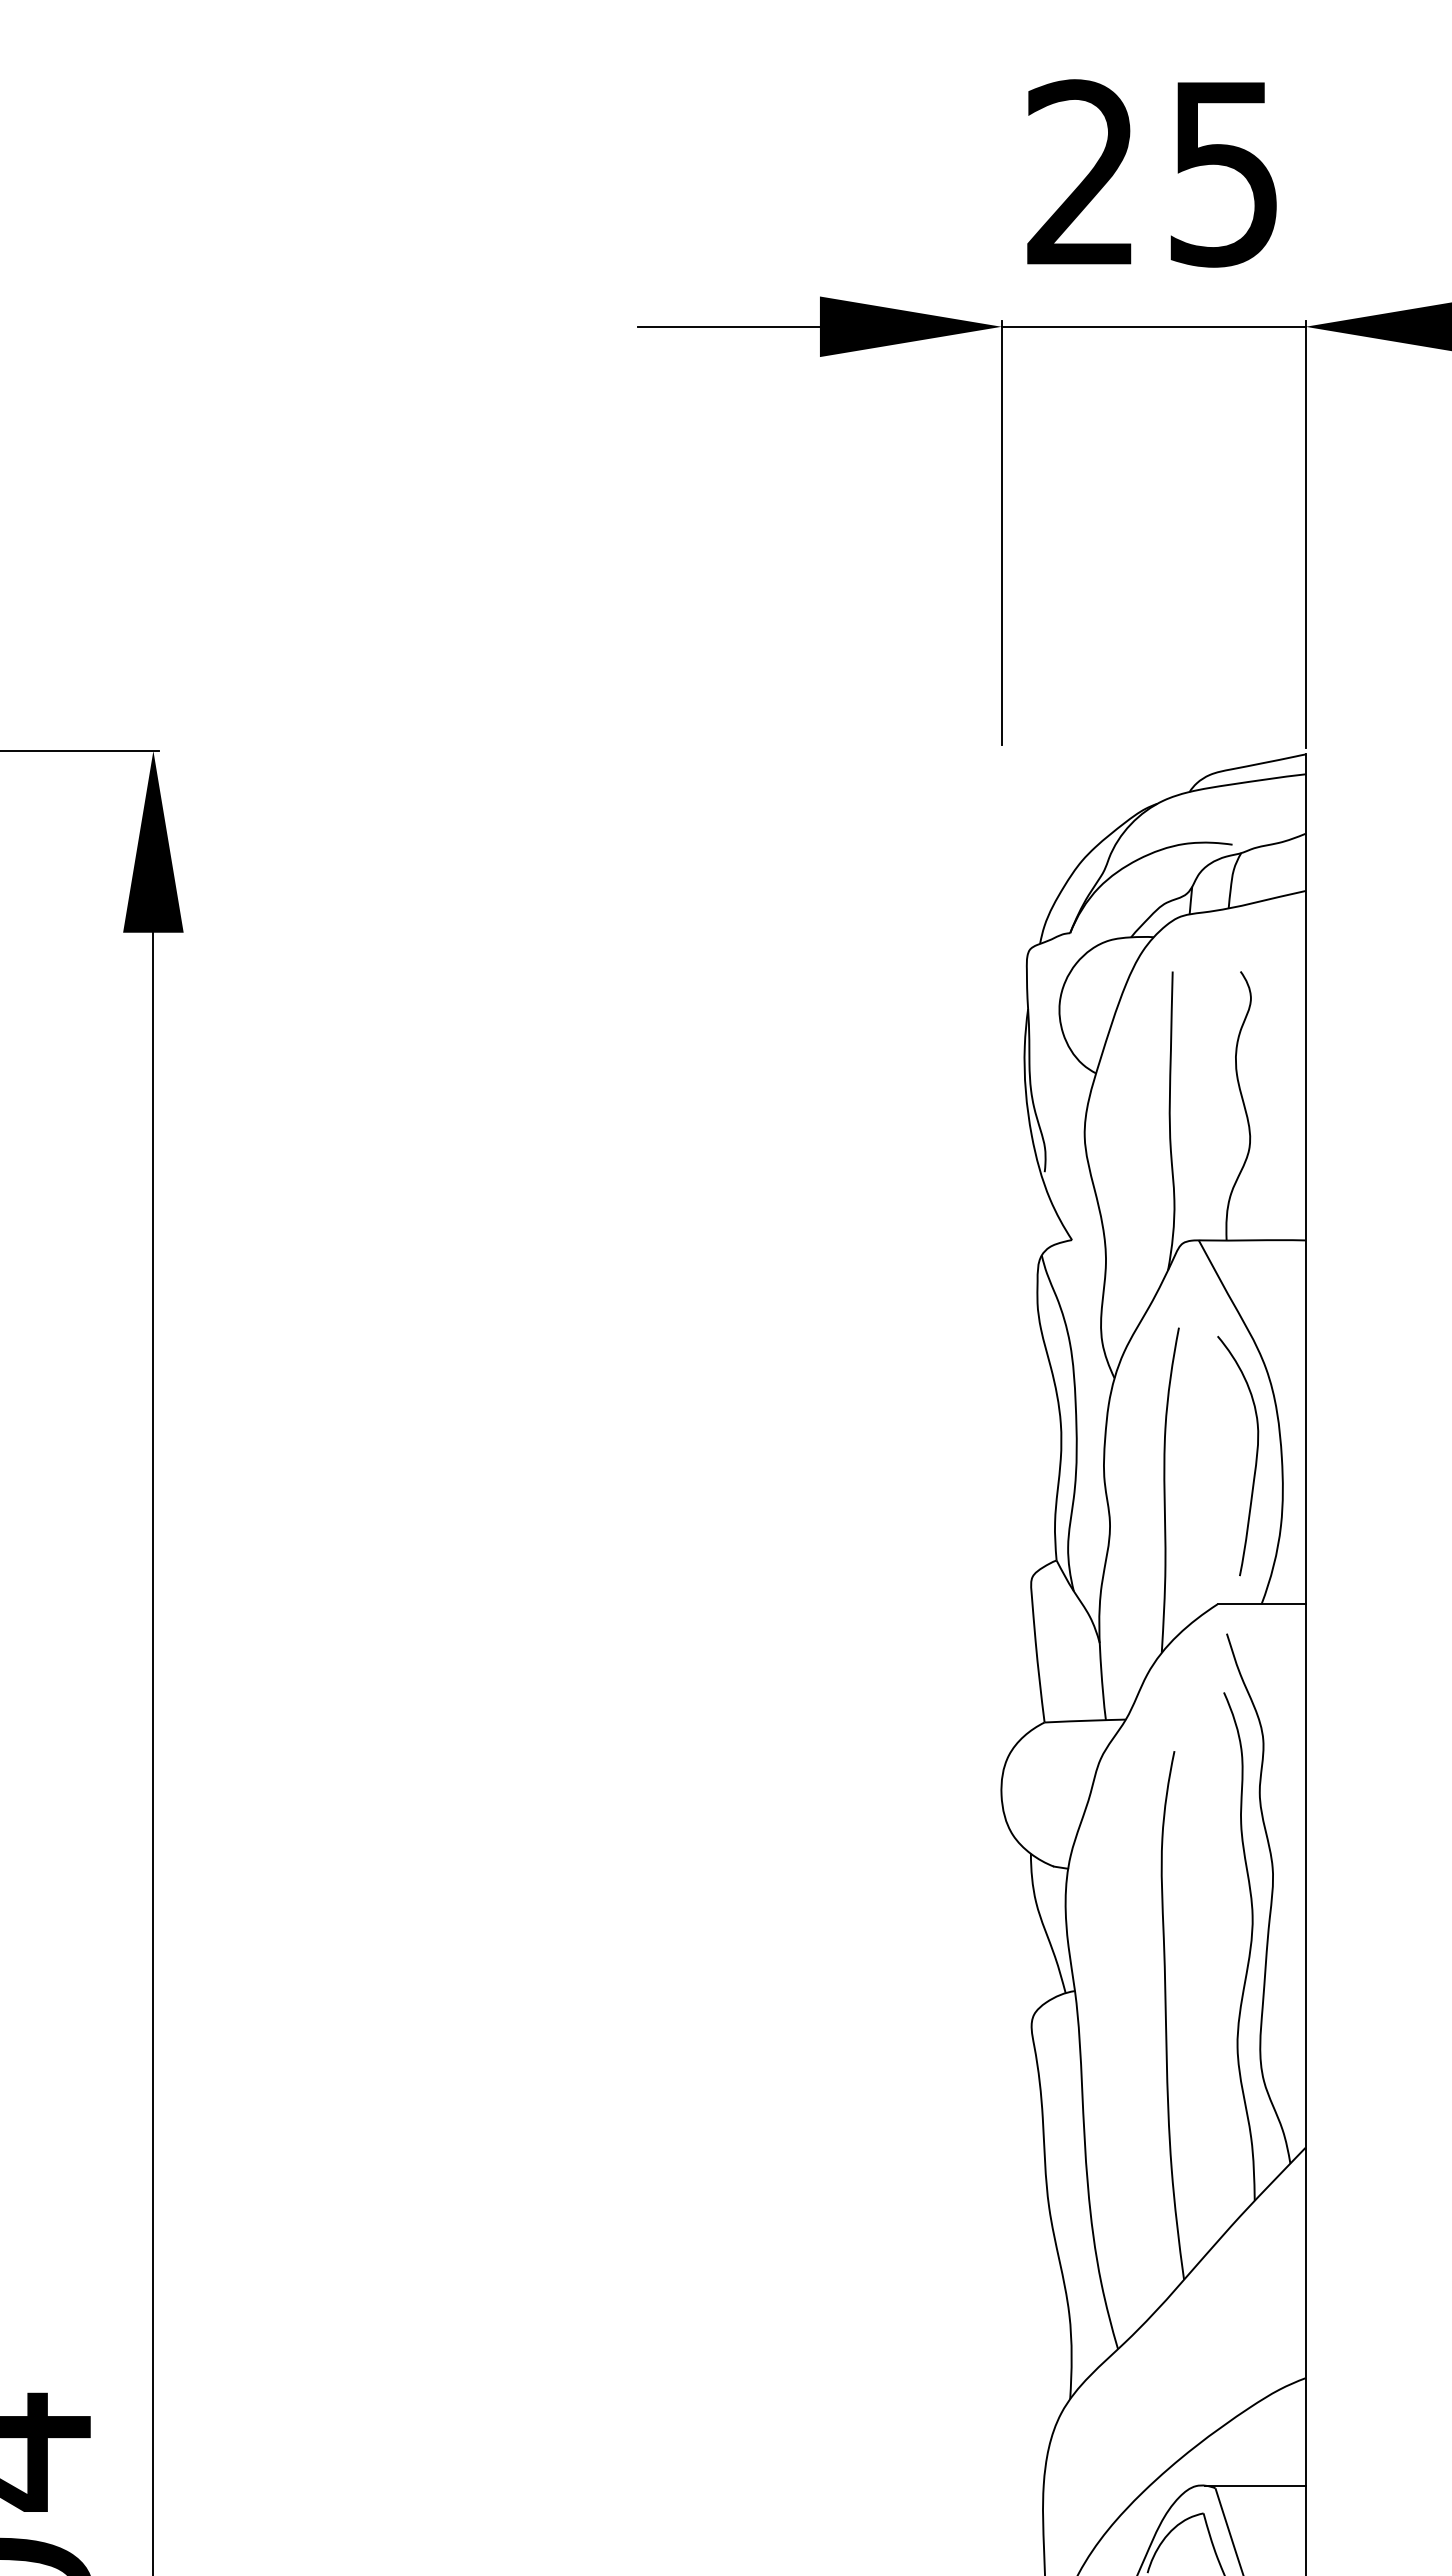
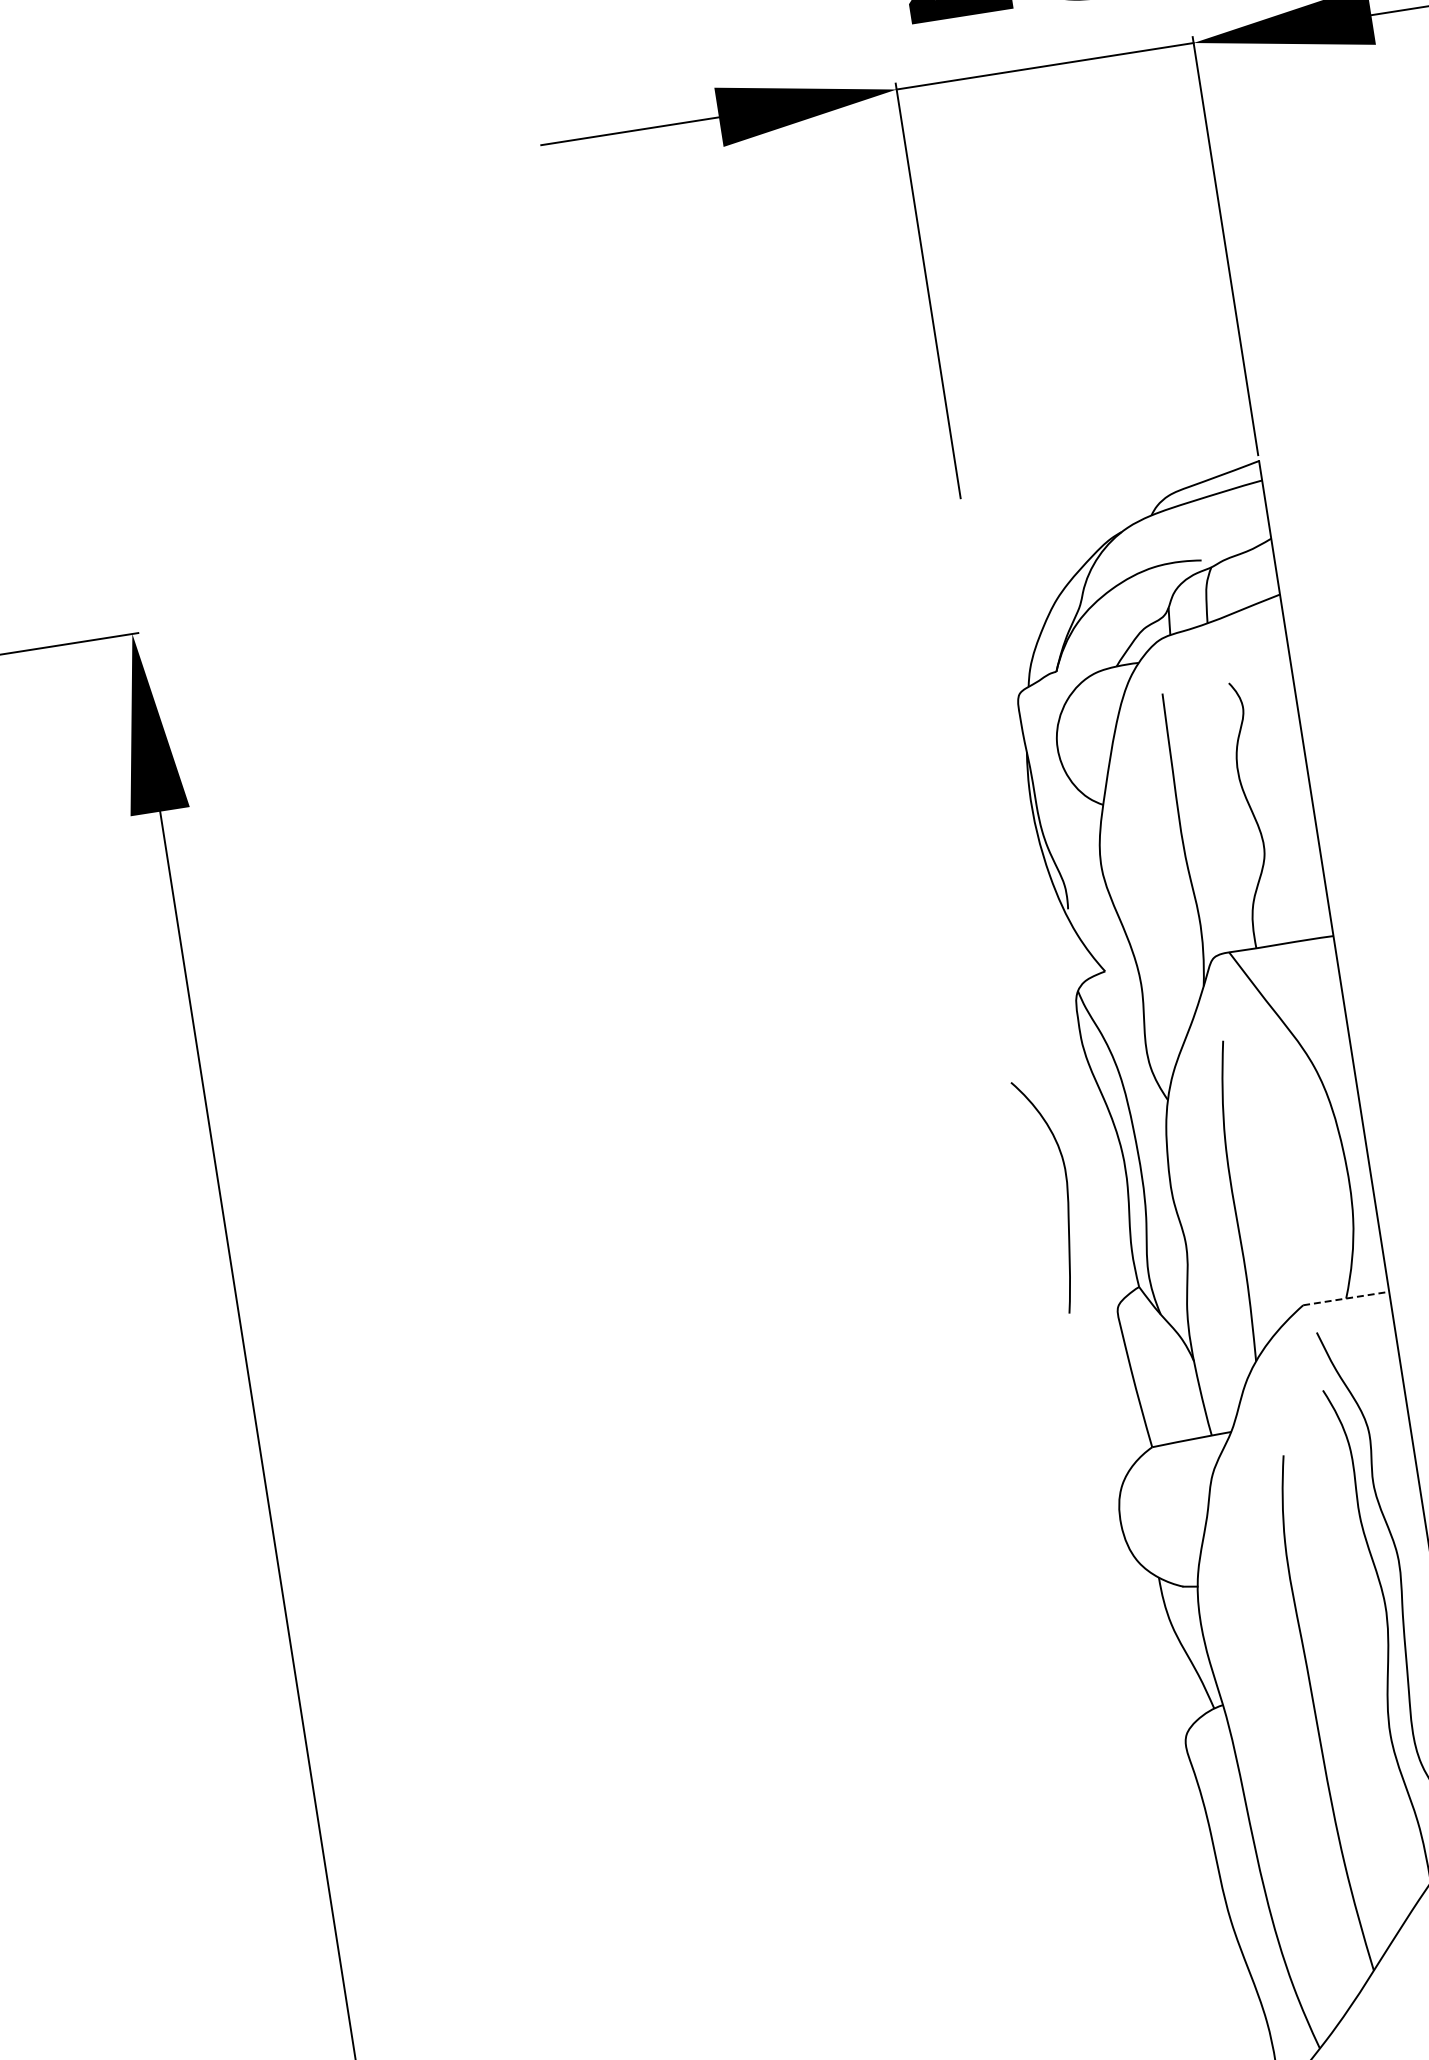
curve: (1255, 1457) -> (1066, 1195), moved
line: (1261, 1604) -> (1346, 1298), solid -> dashed

